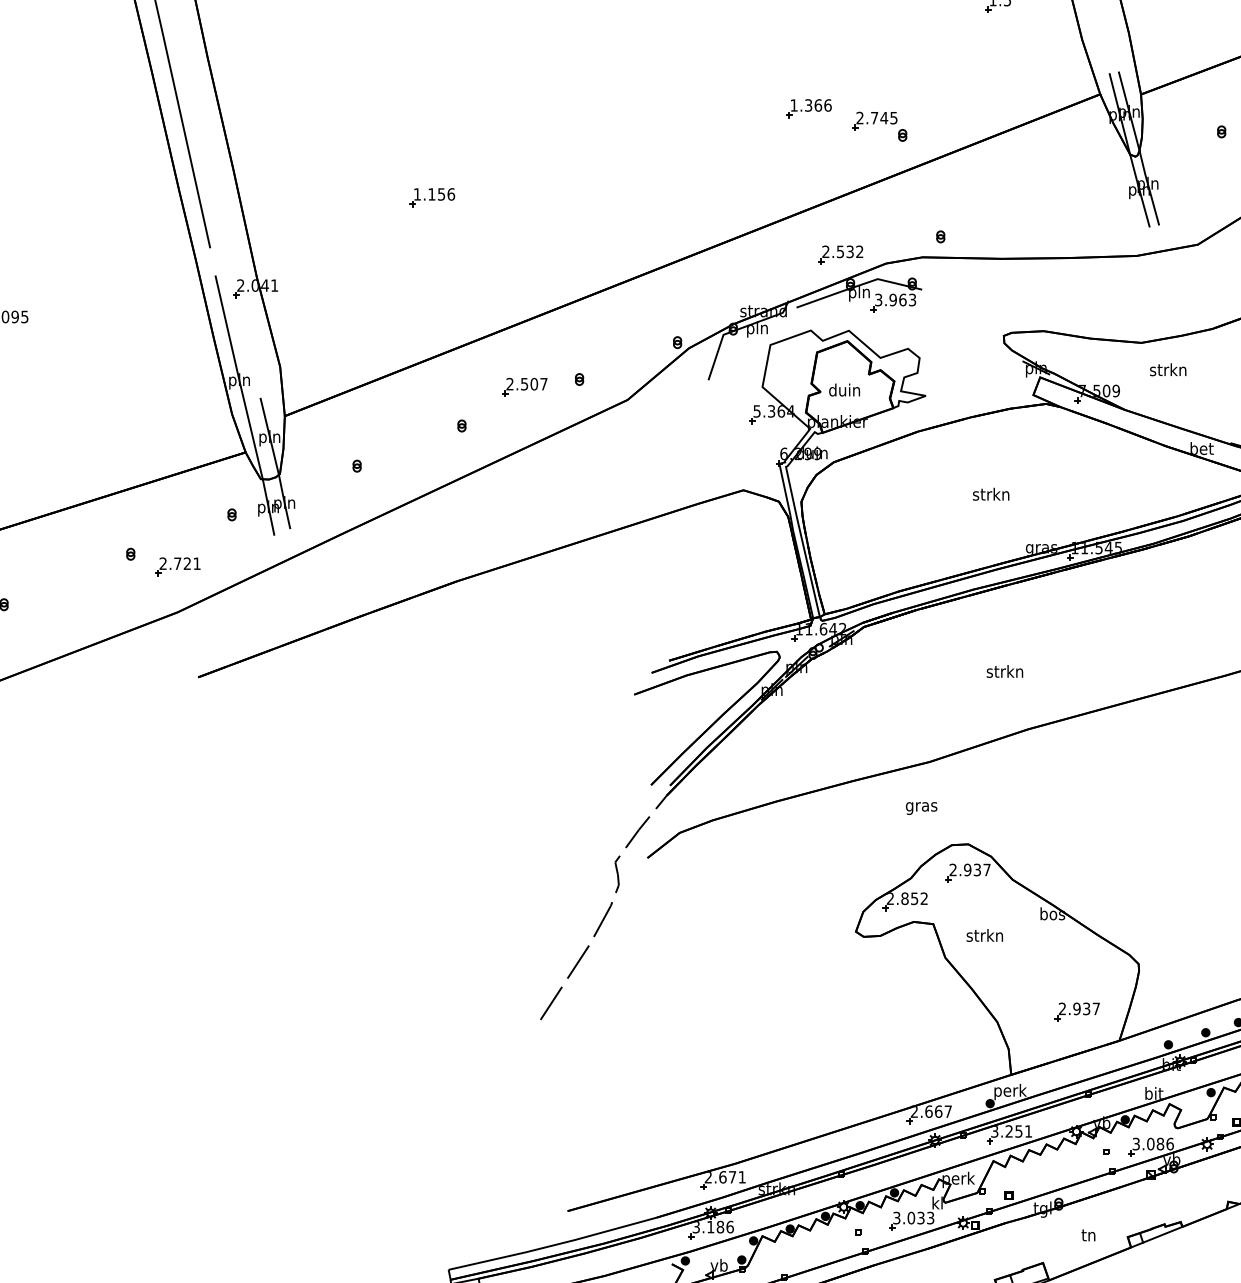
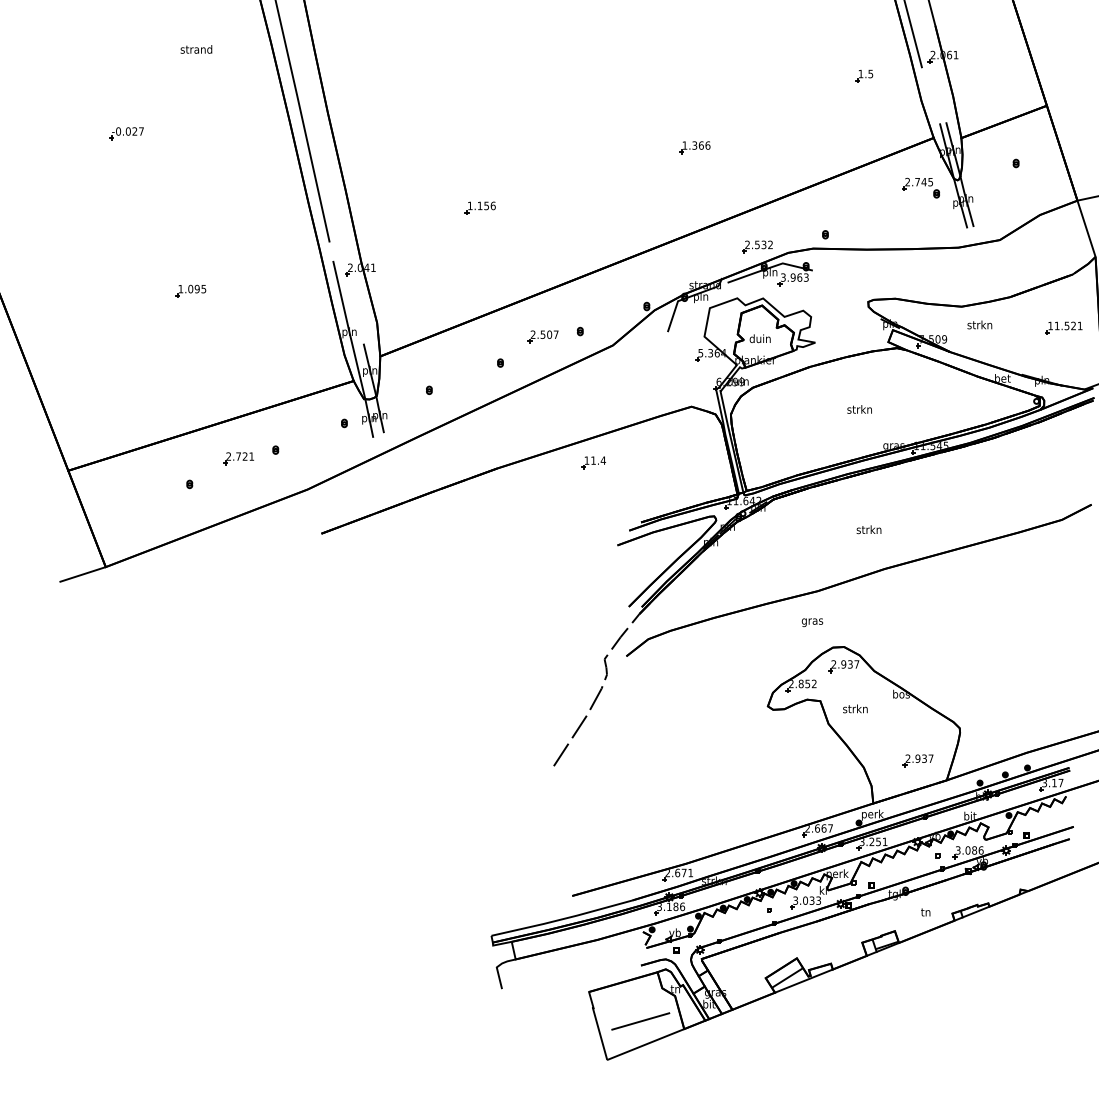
part: (808, 108) -> (694, 147), moved
part: (878, 126) -> (920, 187), moved
part: (177, 566) -> (238, 458), moved
part: (598, 572) -> (593, 462), added

